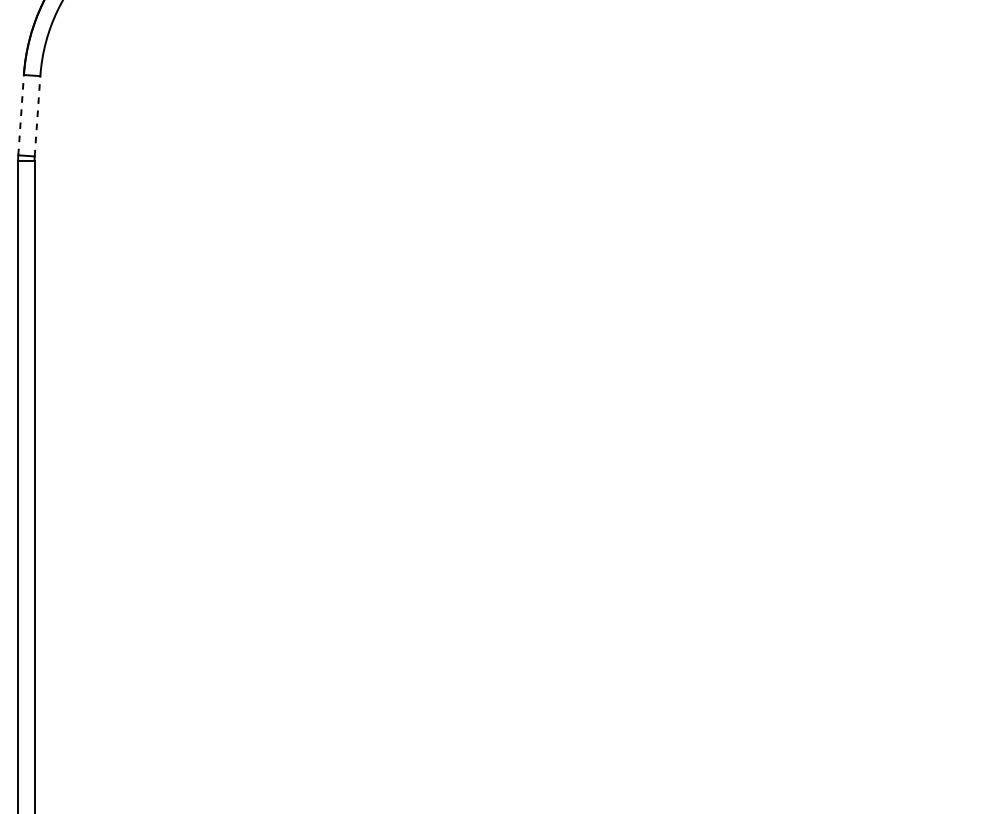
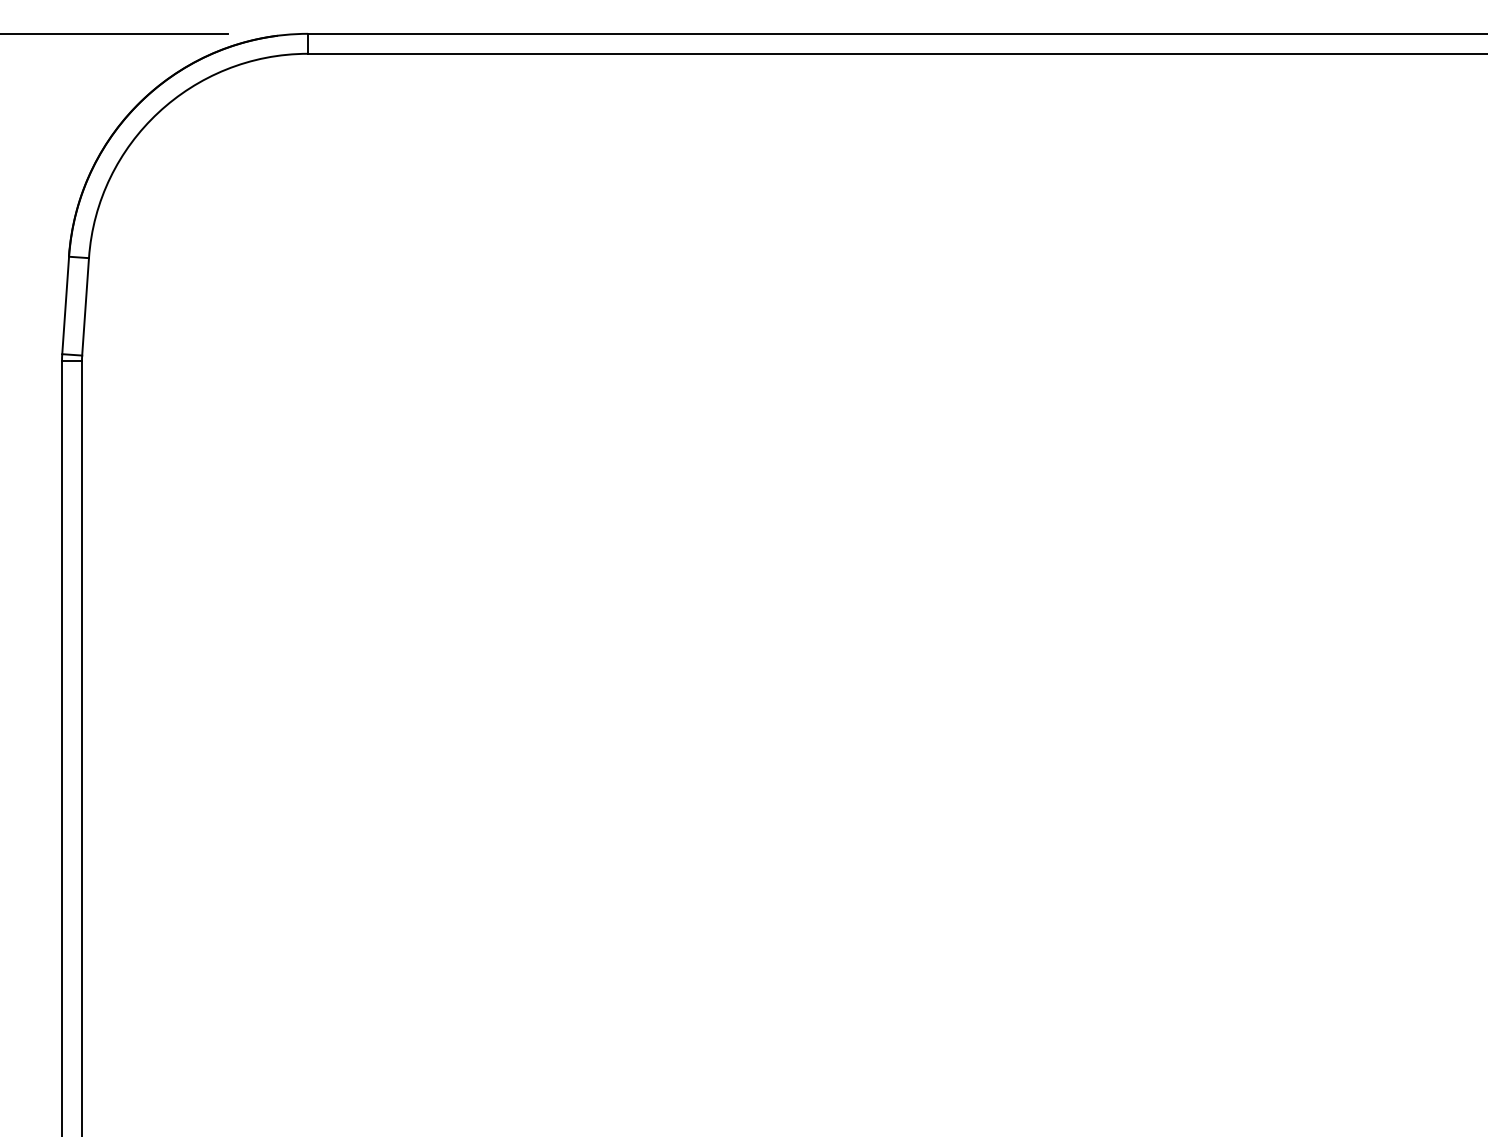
line: (20, 115) -> (65, 305), dashed -> solid
line: (37, 116) -> (85, 306), dashed -> solid

